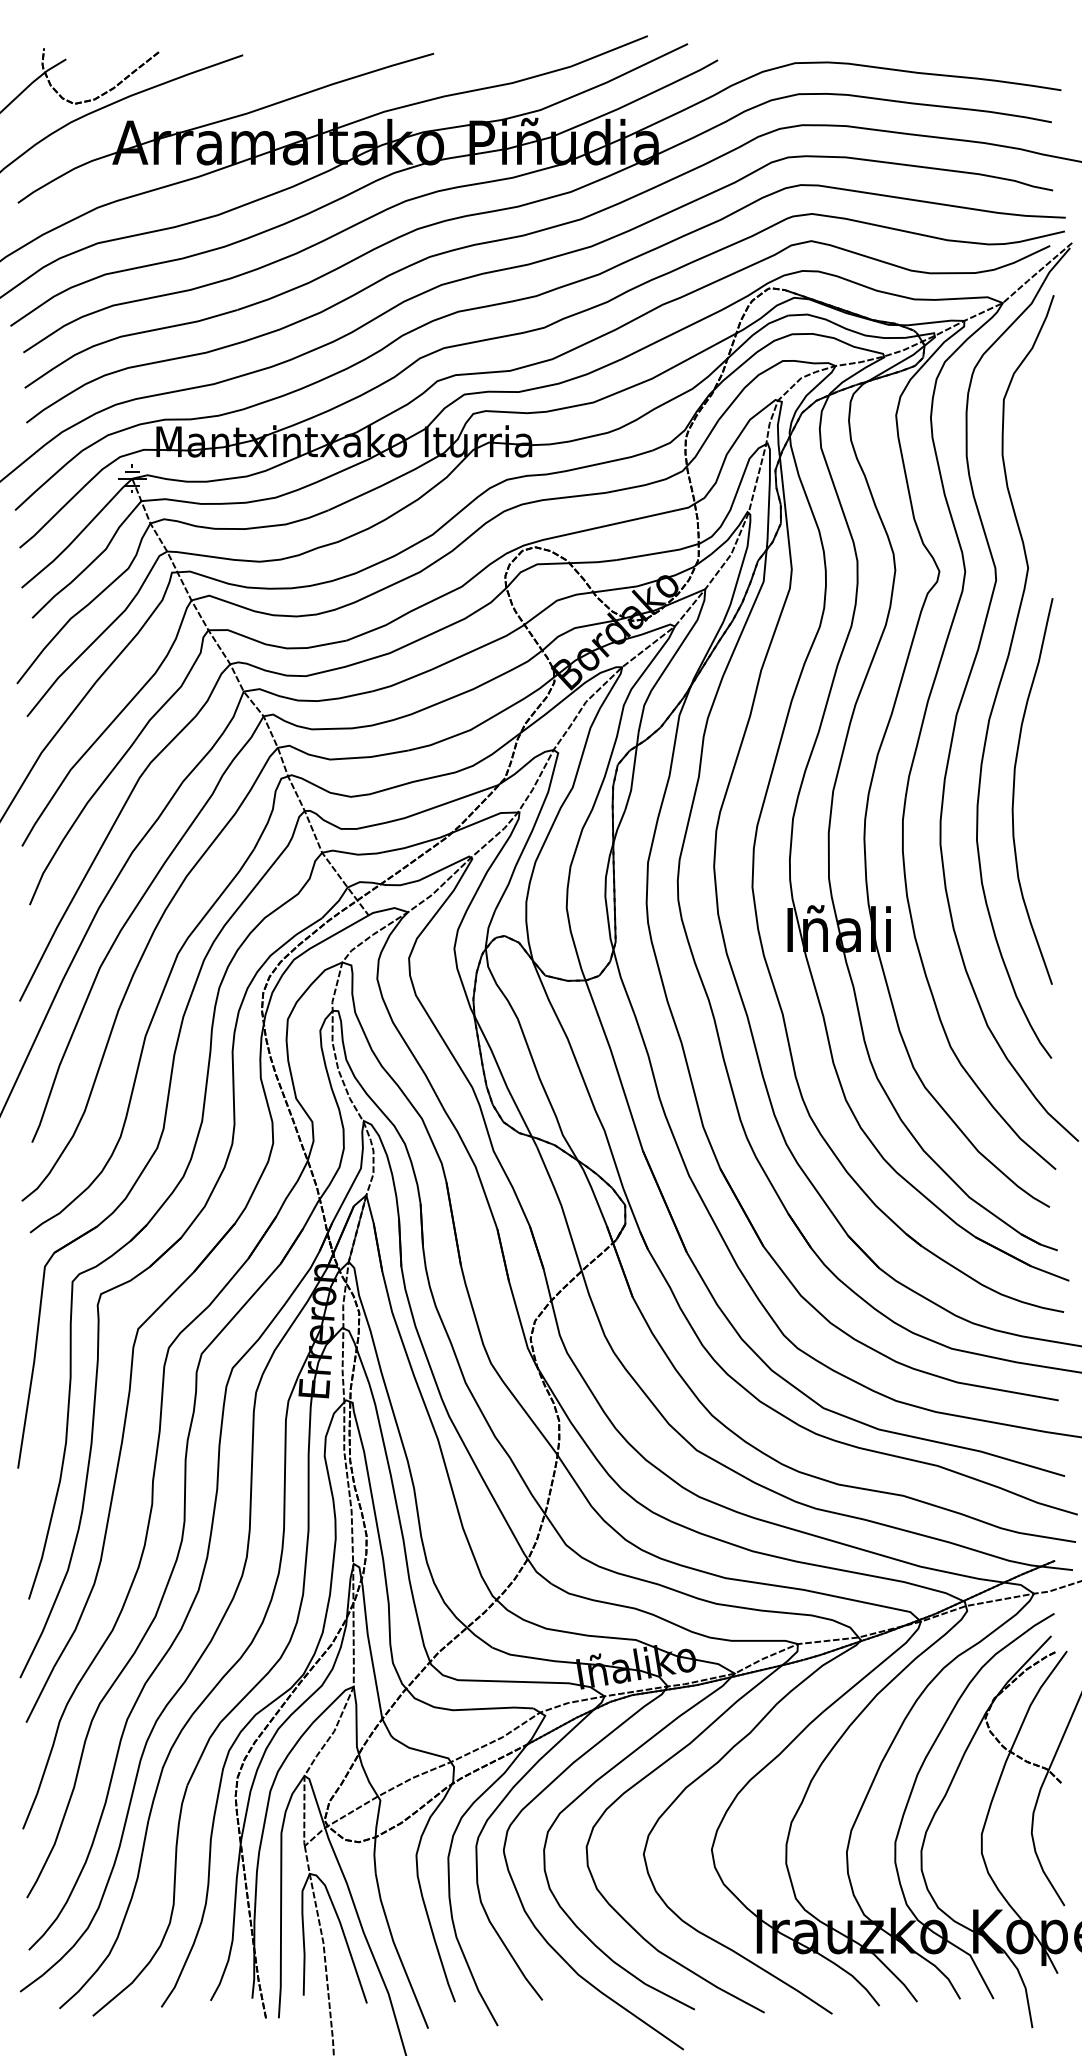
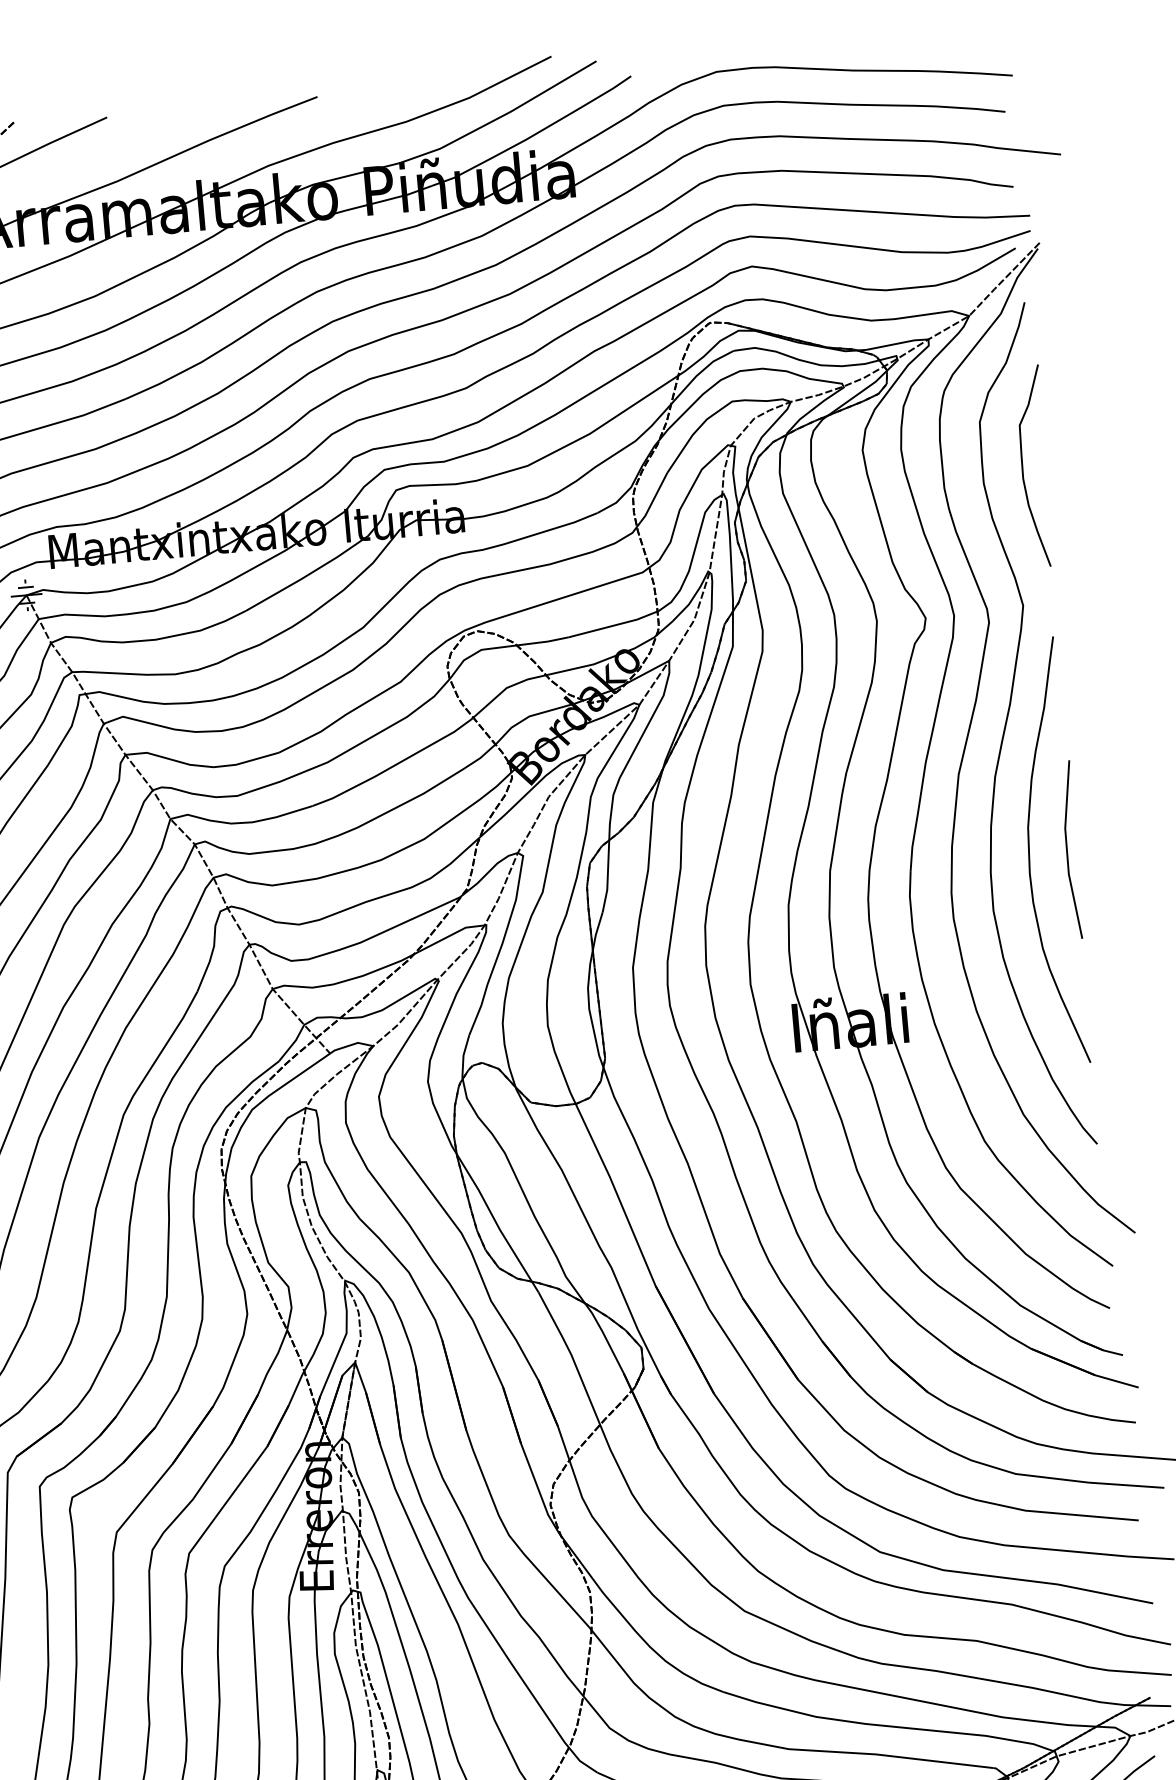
curve: (1039, 443) -> (1023, 467), added
line: (1048, 791) -> (1067, 850), added

